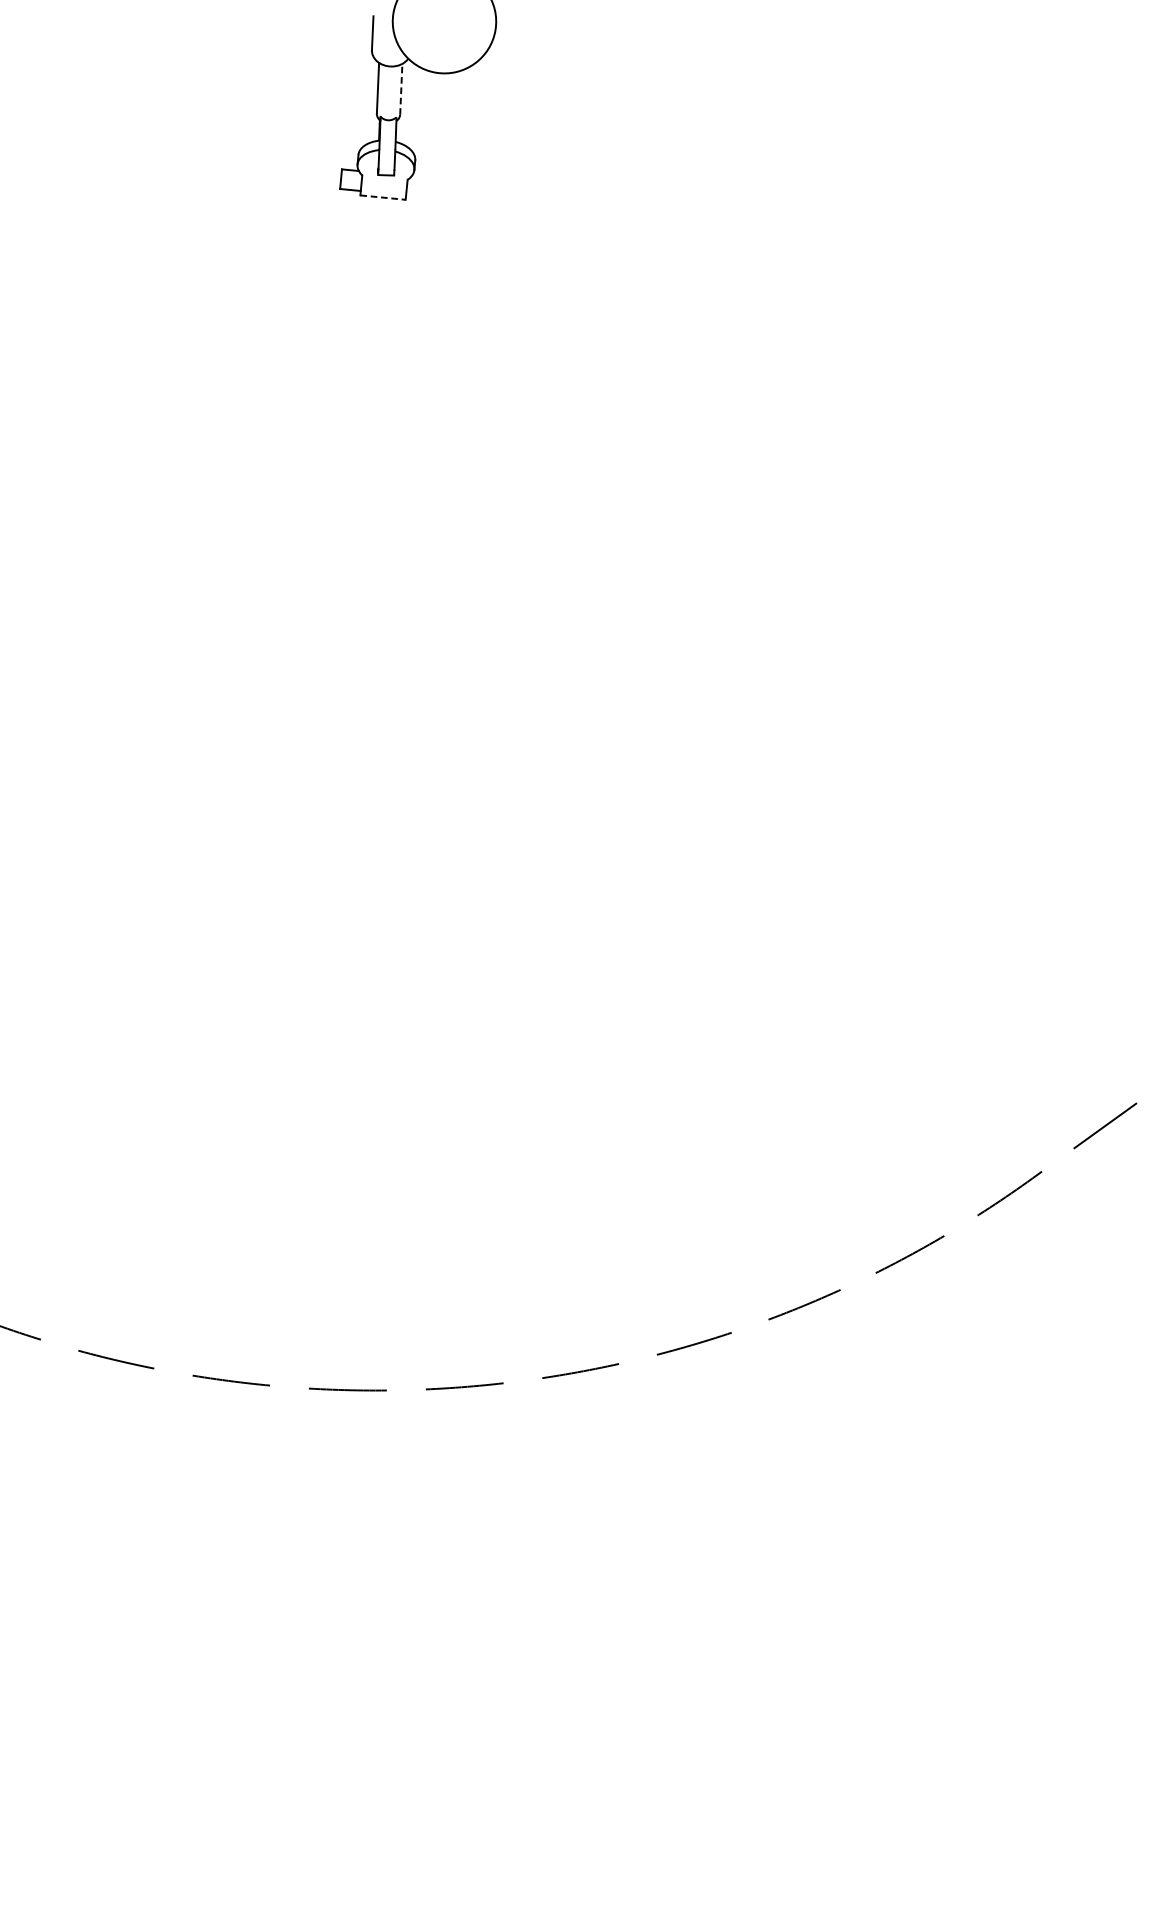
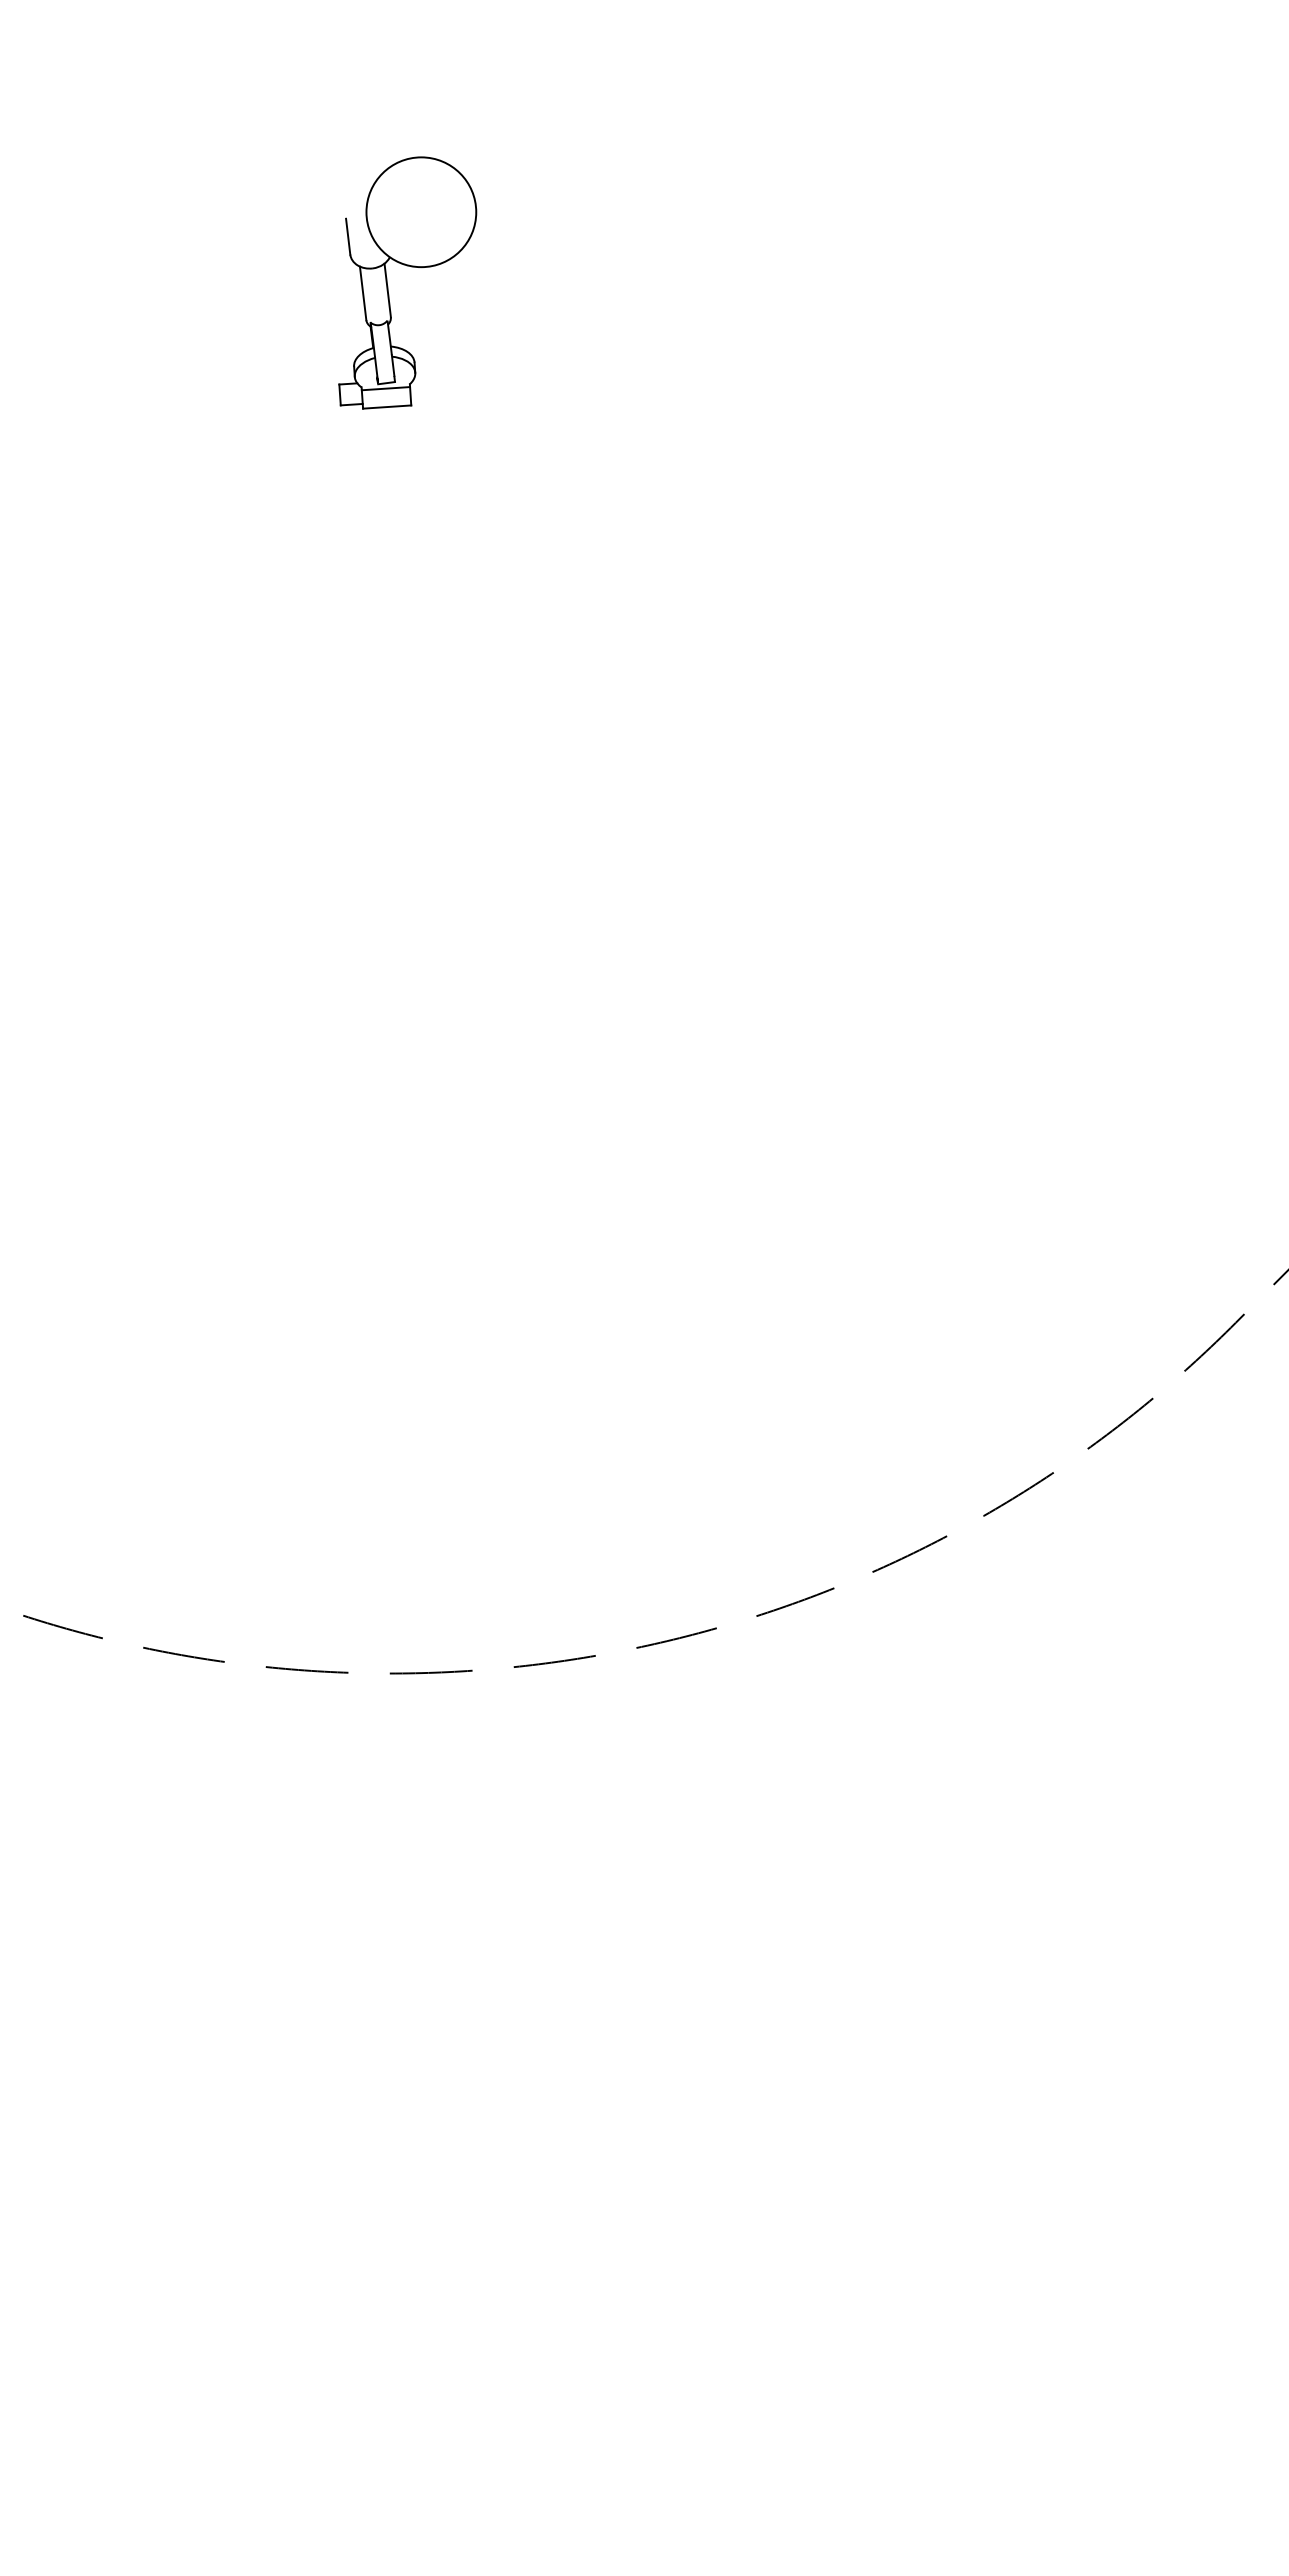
line: (401, 89) -> (387, 290), dashed -> solid
line: (384, 180) -> (385, 388), added
line: (383, 198) -> (387, 407), dashed -> solid

